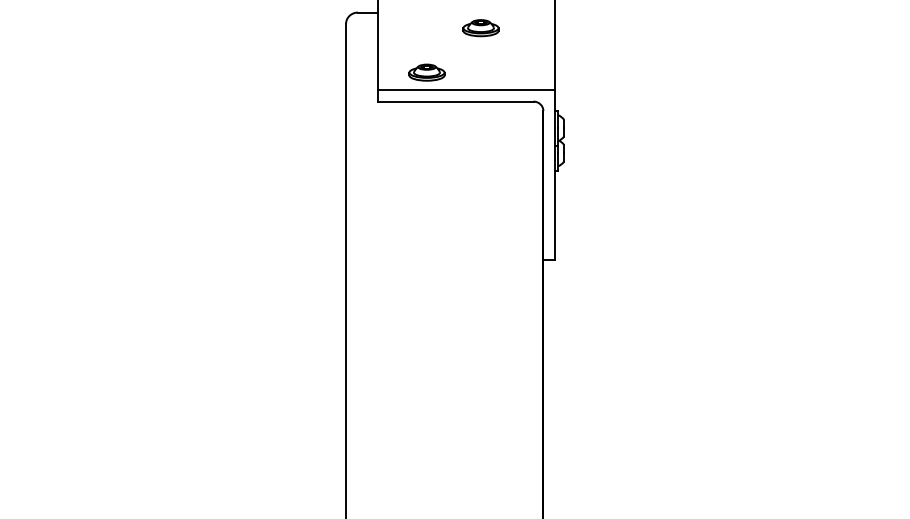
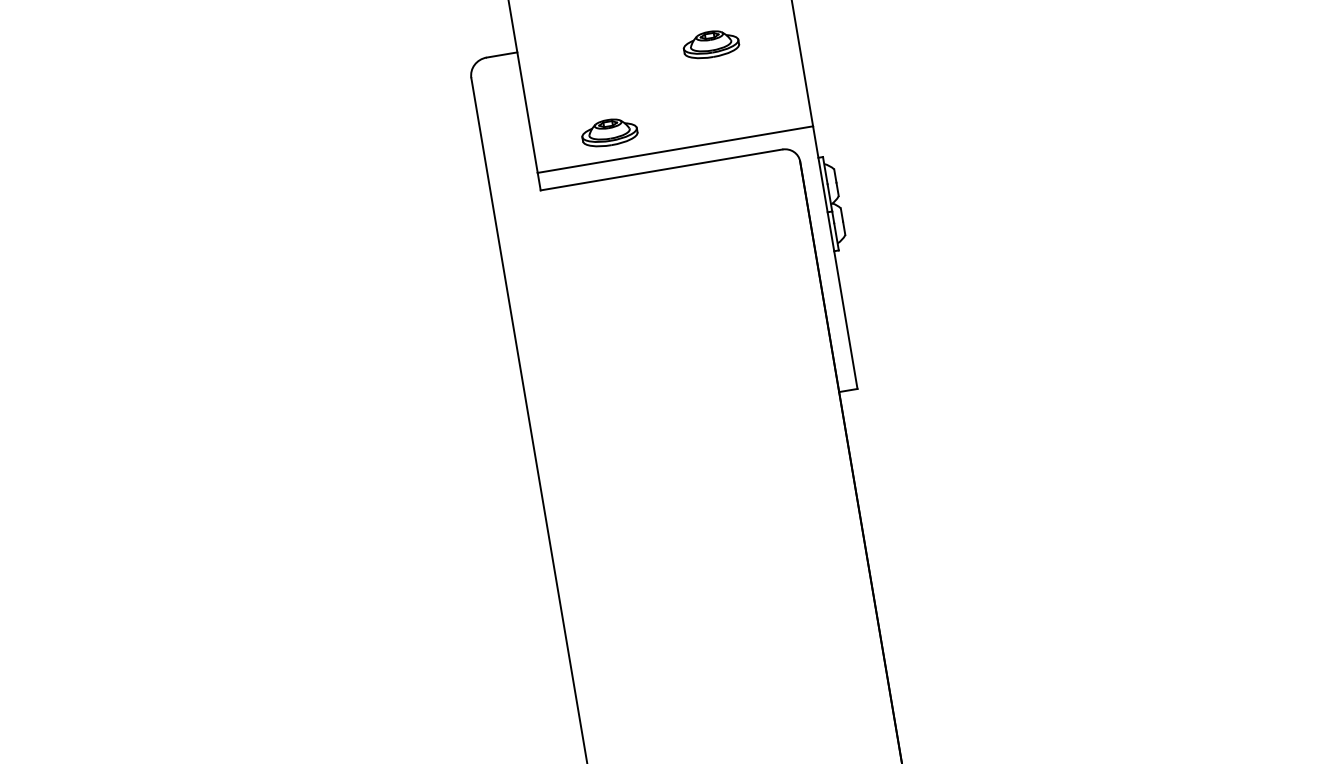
part: (480, 28) -> (710, 45), moved

